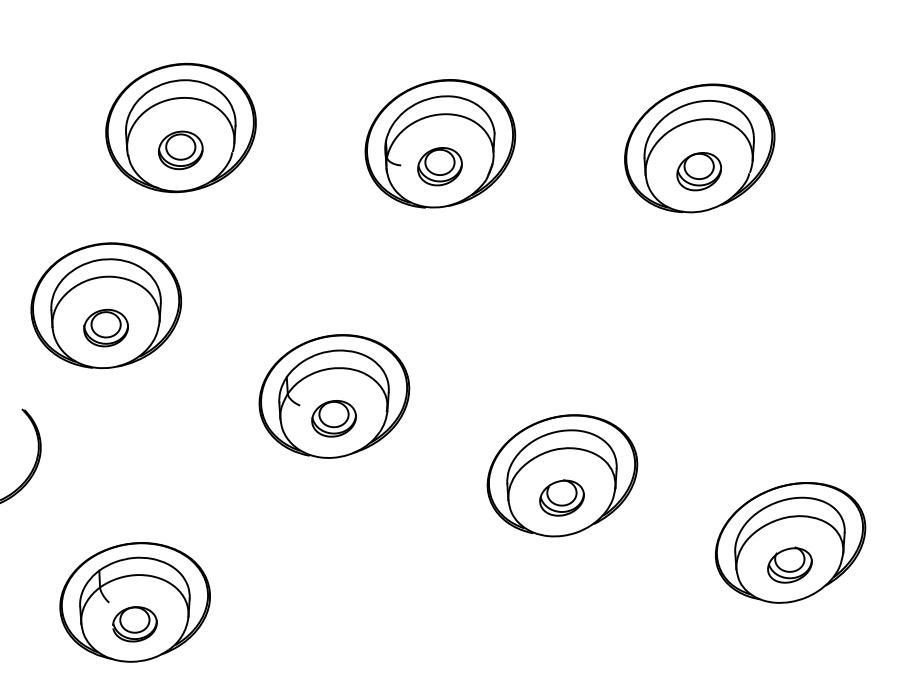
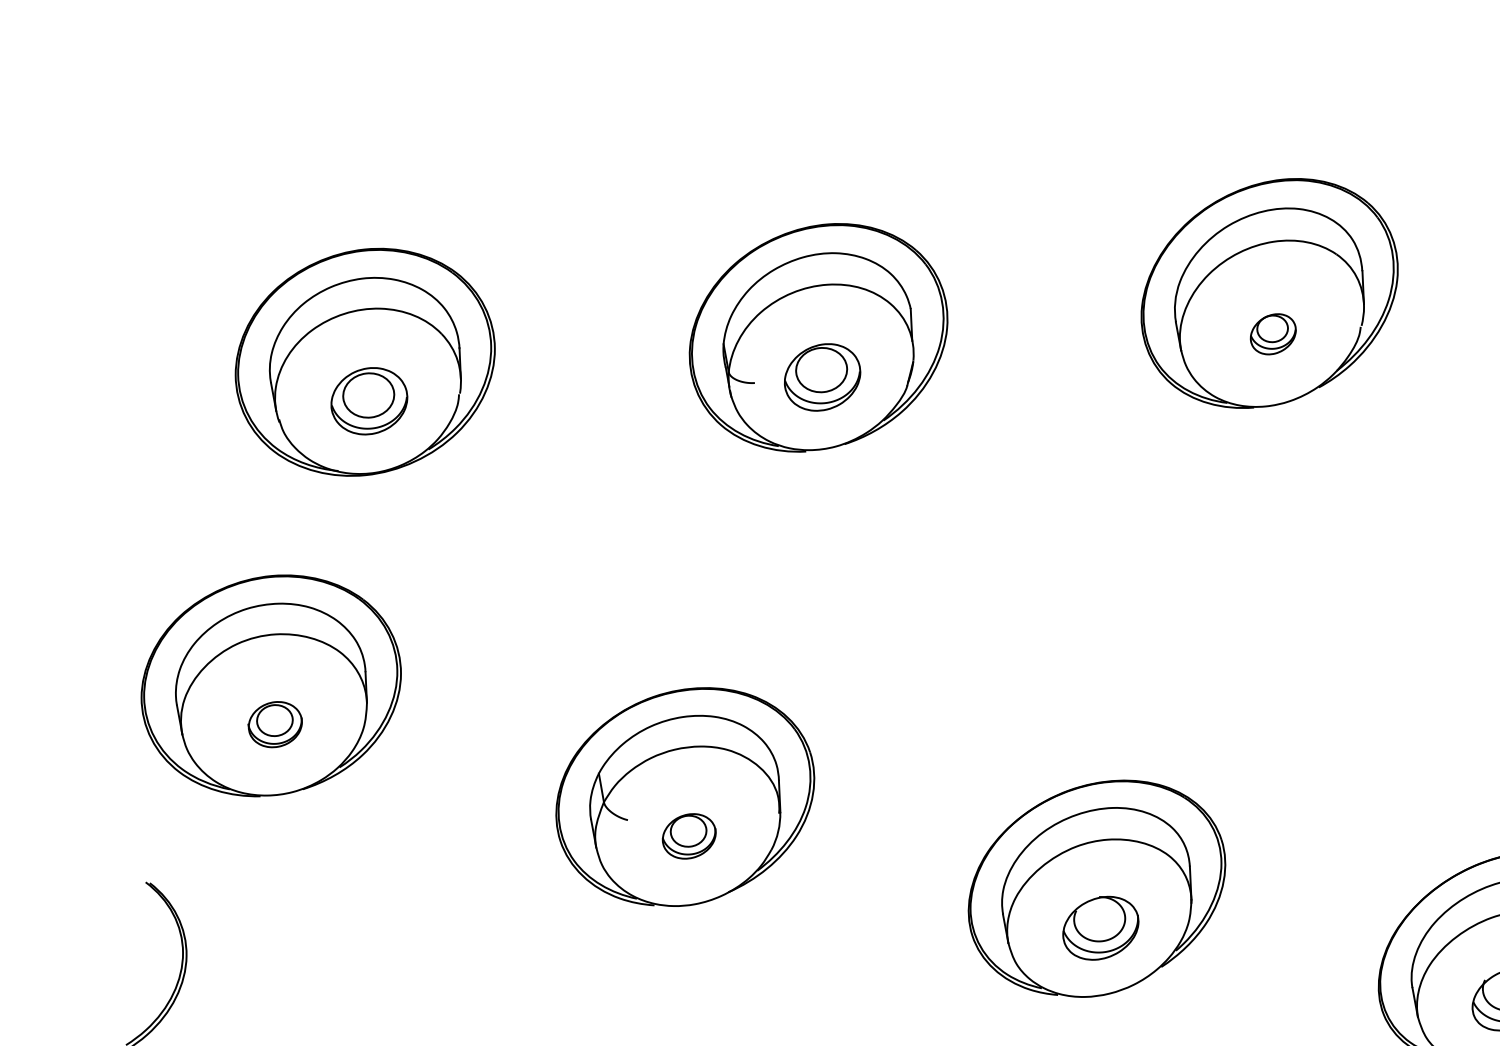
part: (698, 171) -> (1272, 333), size x0.6
part: (105, 327) -> (274, 723), size x0.7
part: (333, 418) -> (688, 835), size x0.7

